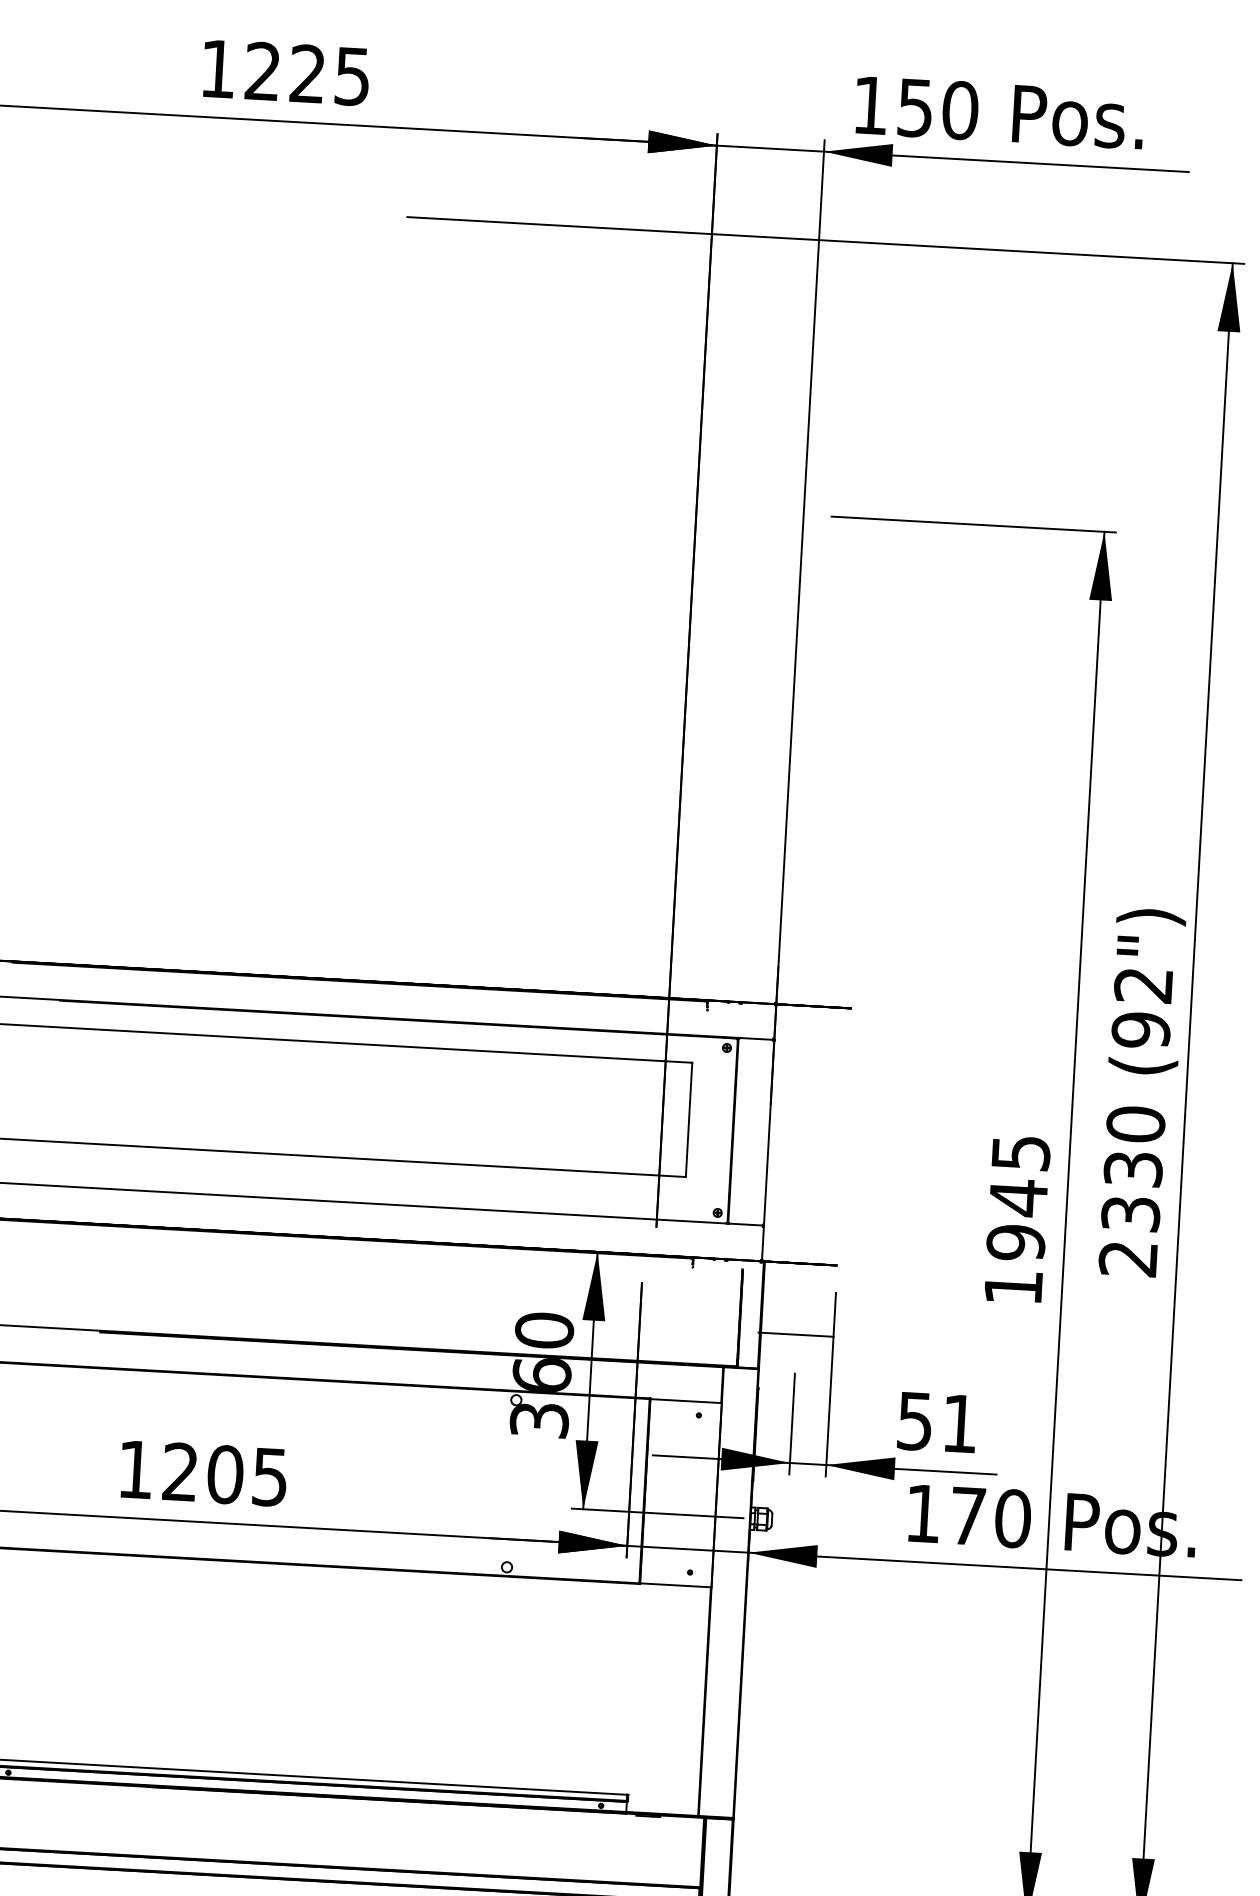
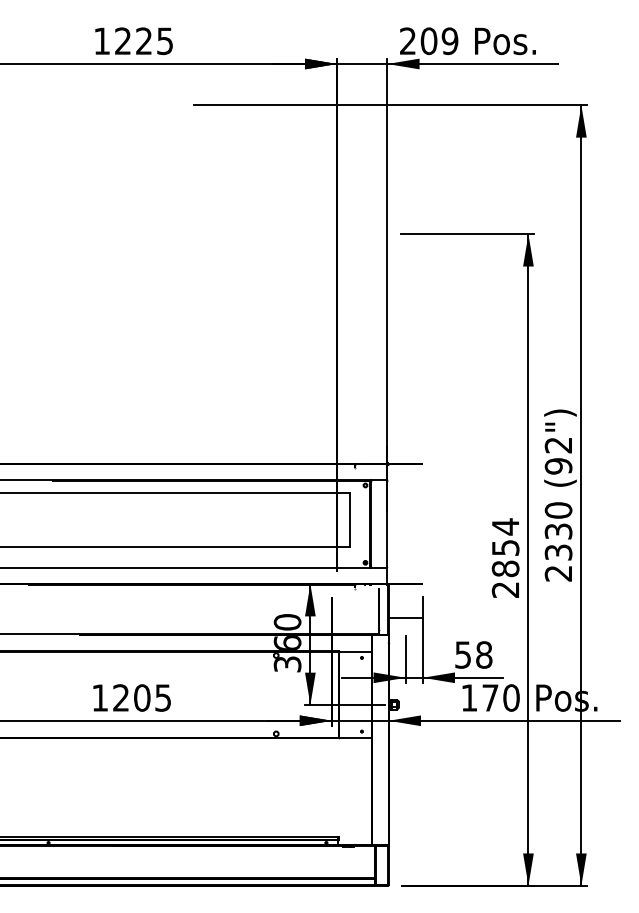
text: (916, 108) -> (429, 41), 150 -> 209
text: (1016, 1218) -> (505, 557), 1945 -> 2854
text: (960, 1422) -> (484, 654), 51 -> 58

